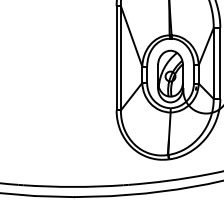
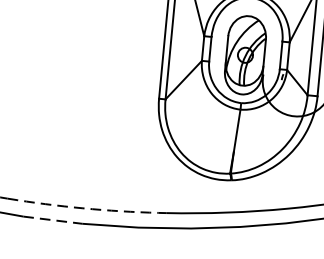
arc: (73, 186) -> (83, 207), solid -> dashed
line: (54, 196) -> (52, 220), solid -> dashed

